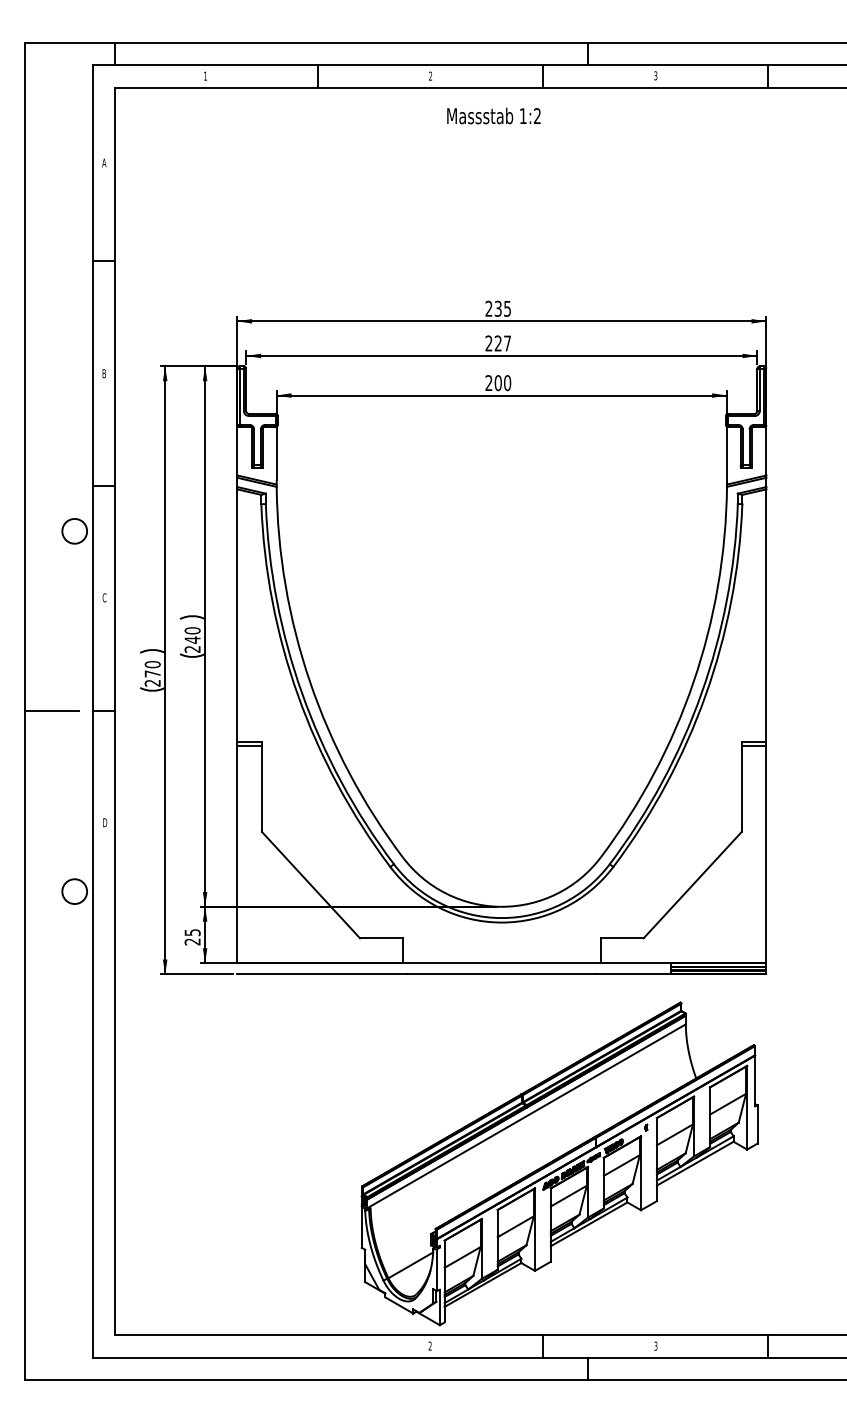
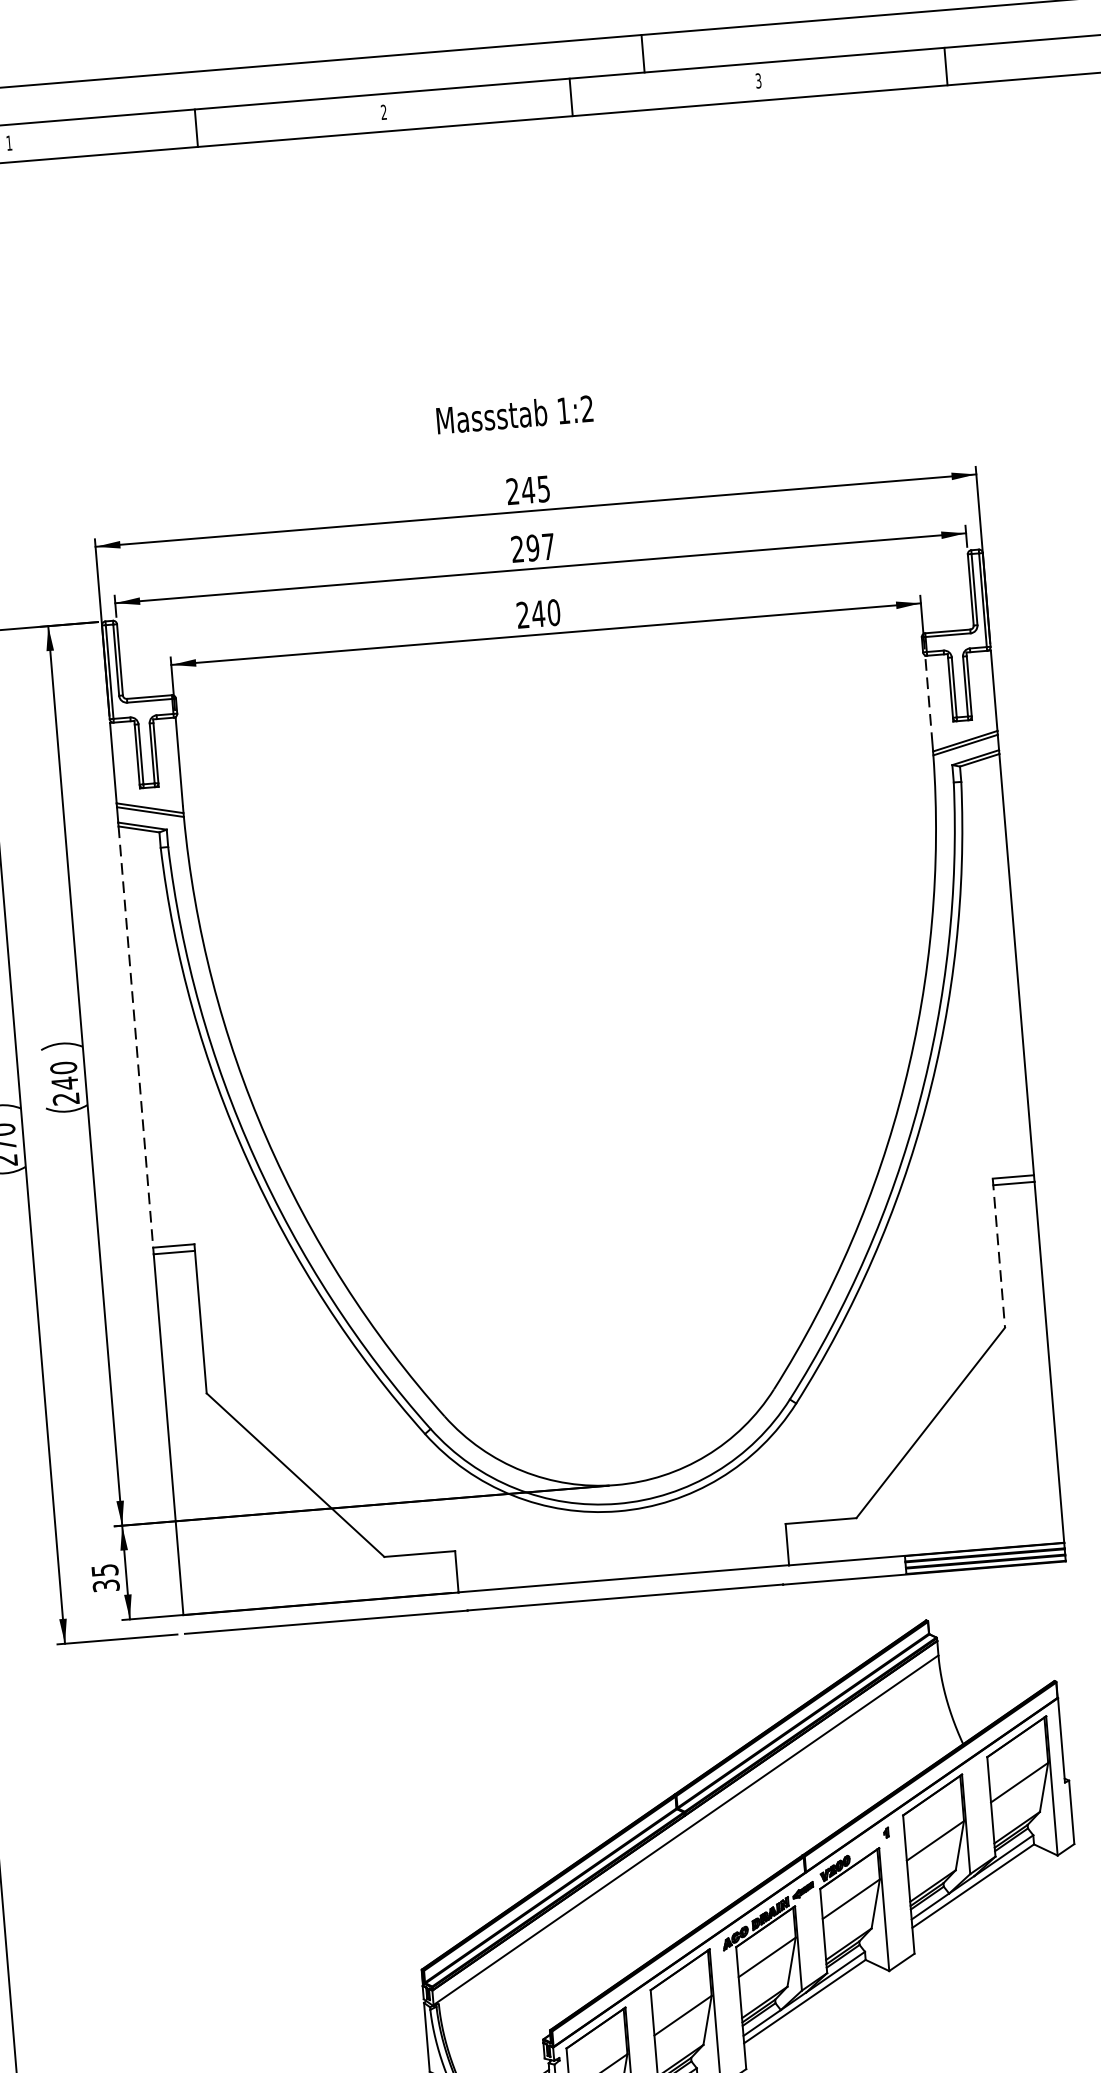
text: (493, 115) -> (514, 413), moved
text: (498, 308) -> (528, 489), 235 -> 245
text: (497, 343) -> (531, 548), 227 -> 297
text: (498, 383) -> (538, 614), 200 -> 240
line: (727, 453) -> (929, 699), solid -> dashed
line: (237, 615) -> (136, 1036), solid -> dashed
line: (741, 787) -> (998, 1253), solid -> dashed
text: (192, 941) -> (105, 1585), 25 -> 35

